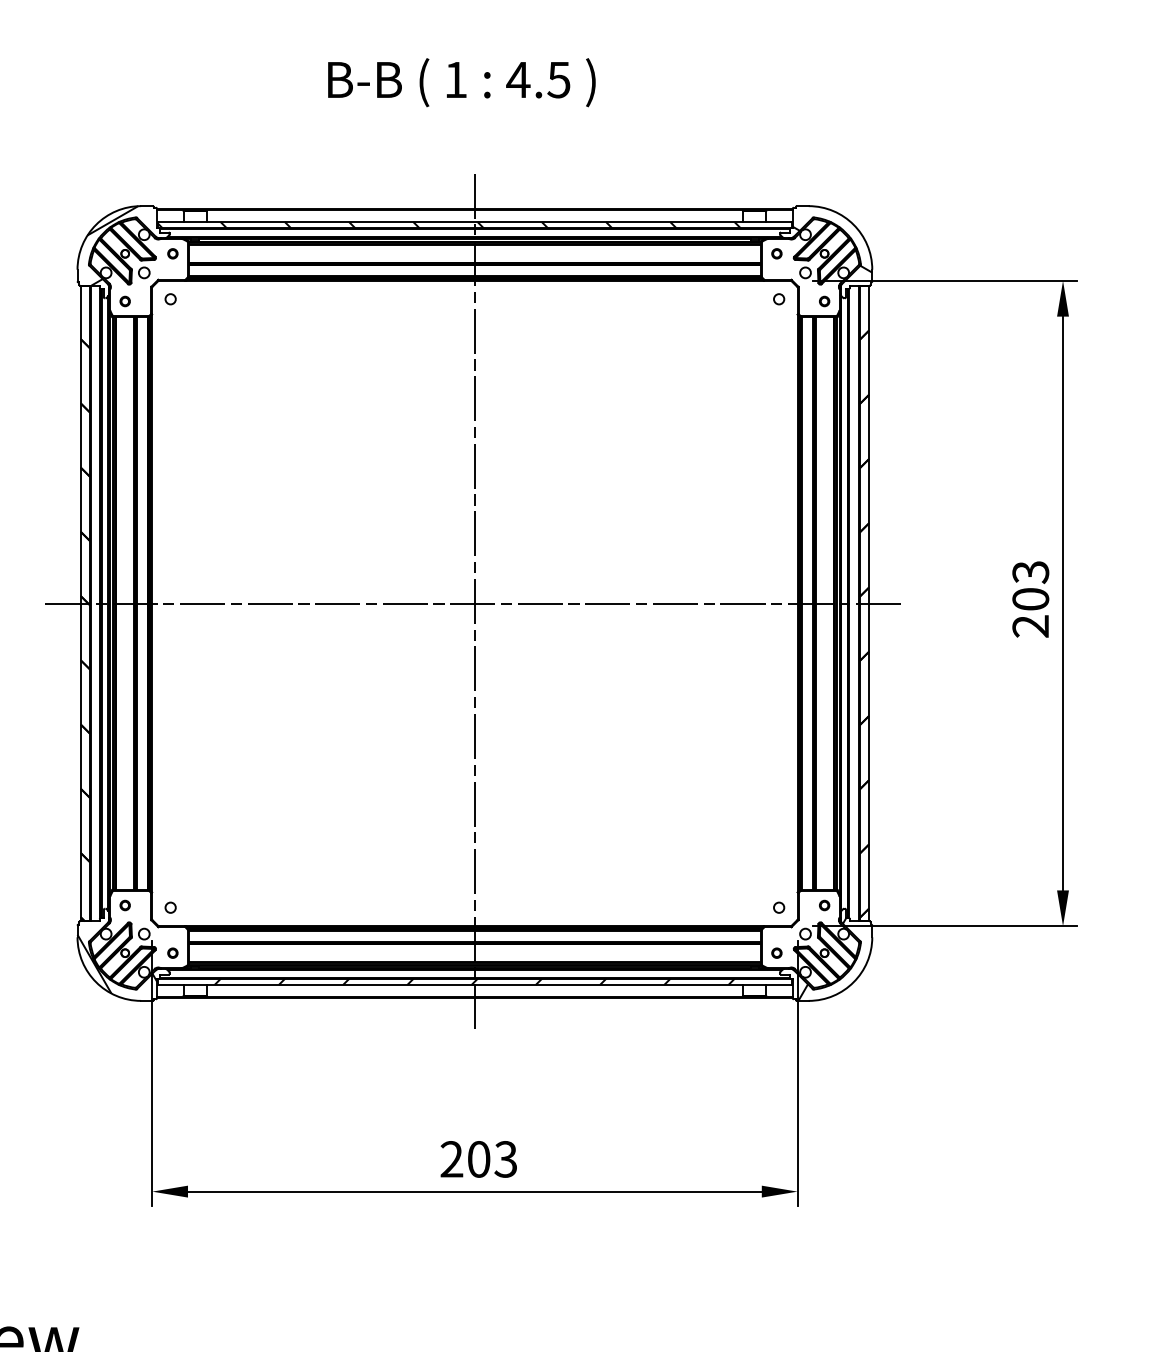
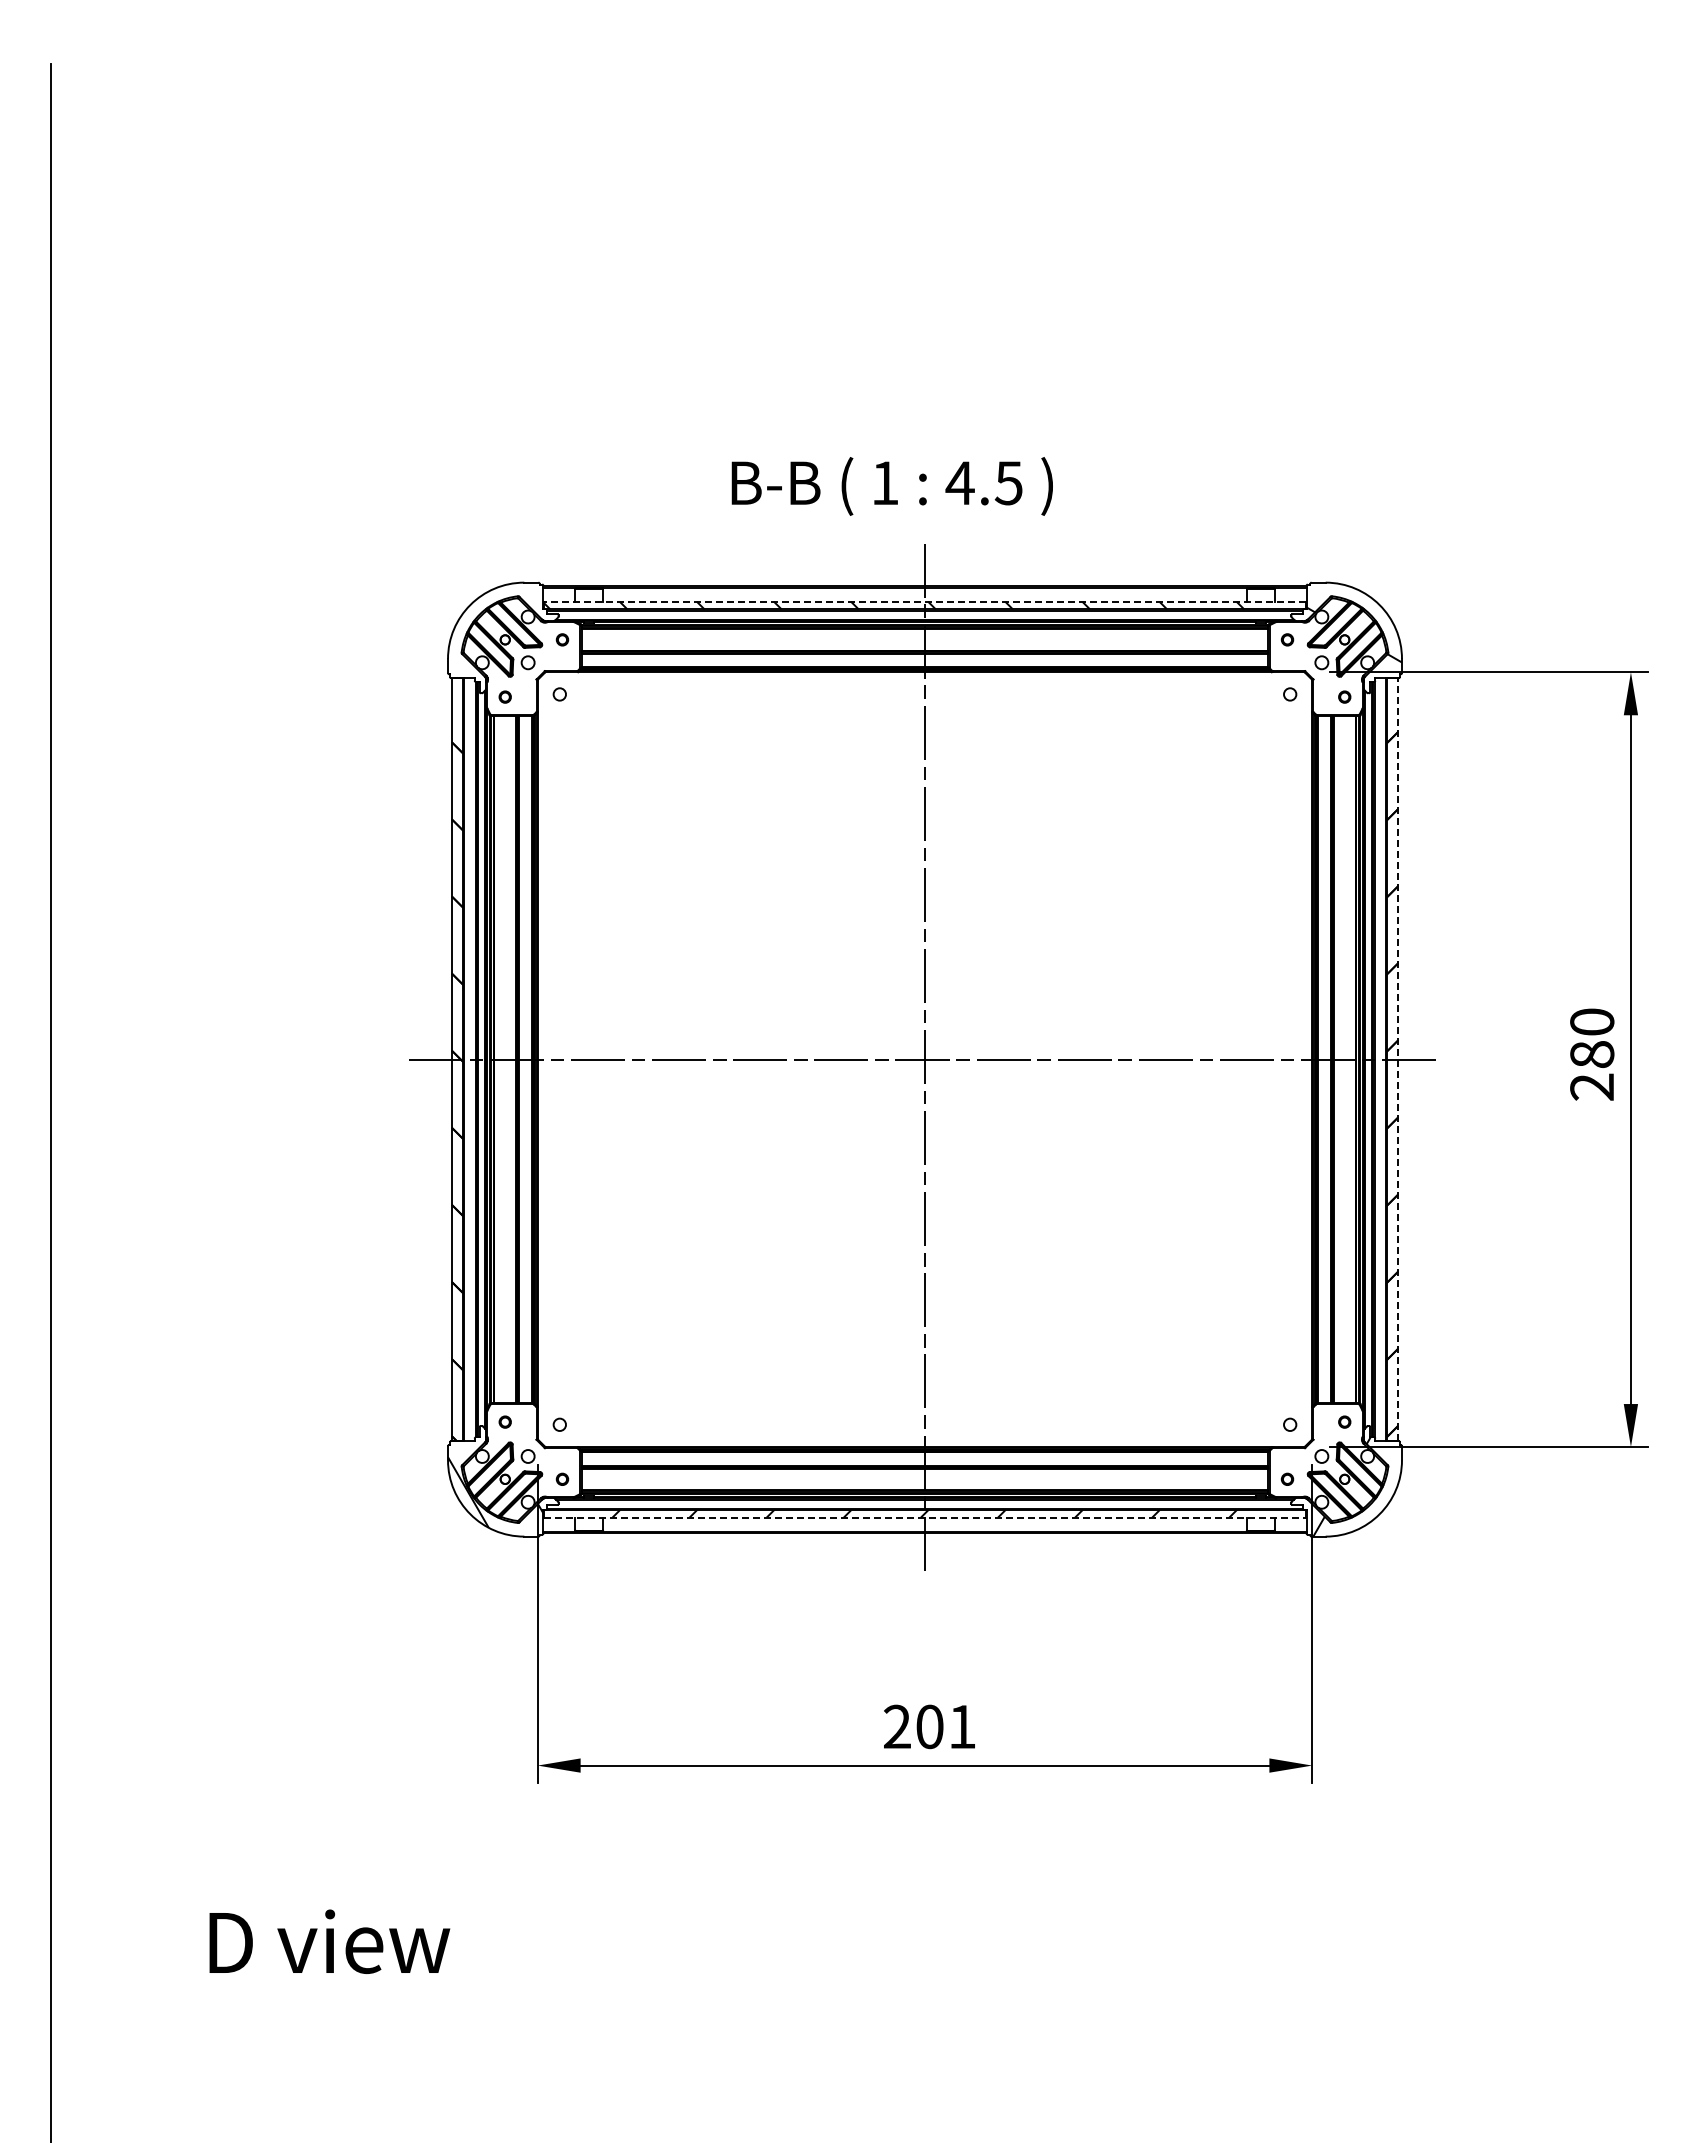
text: (461, 82) -> (891, 486), moved
line: (475, 221) -> (925, 601), solid -> dashed
hatch: (112, 246) -> (490, 630), removed
text: (1030, 585) -> (1592, 1037), 203 -> 280
line: (869, 603) -> (1398, 1059), solid -> dashed
line: (475, 984) -> (925, 1517), solid -> dashed
text: (505, 1159) -> (961, 1726), 203 -> 201

